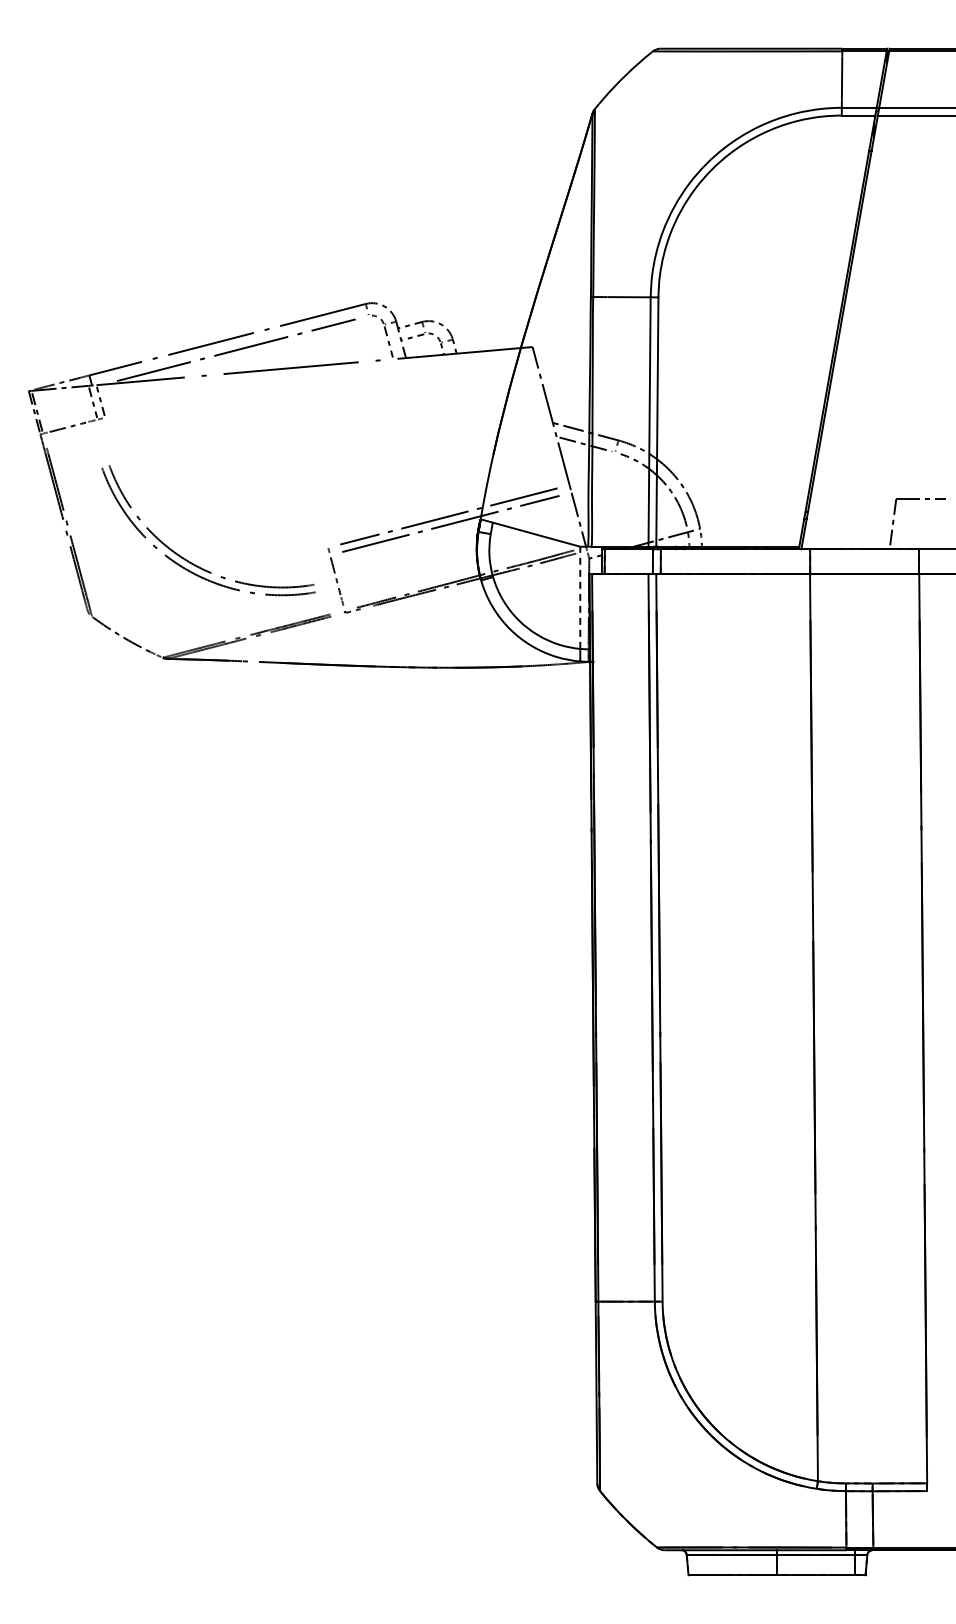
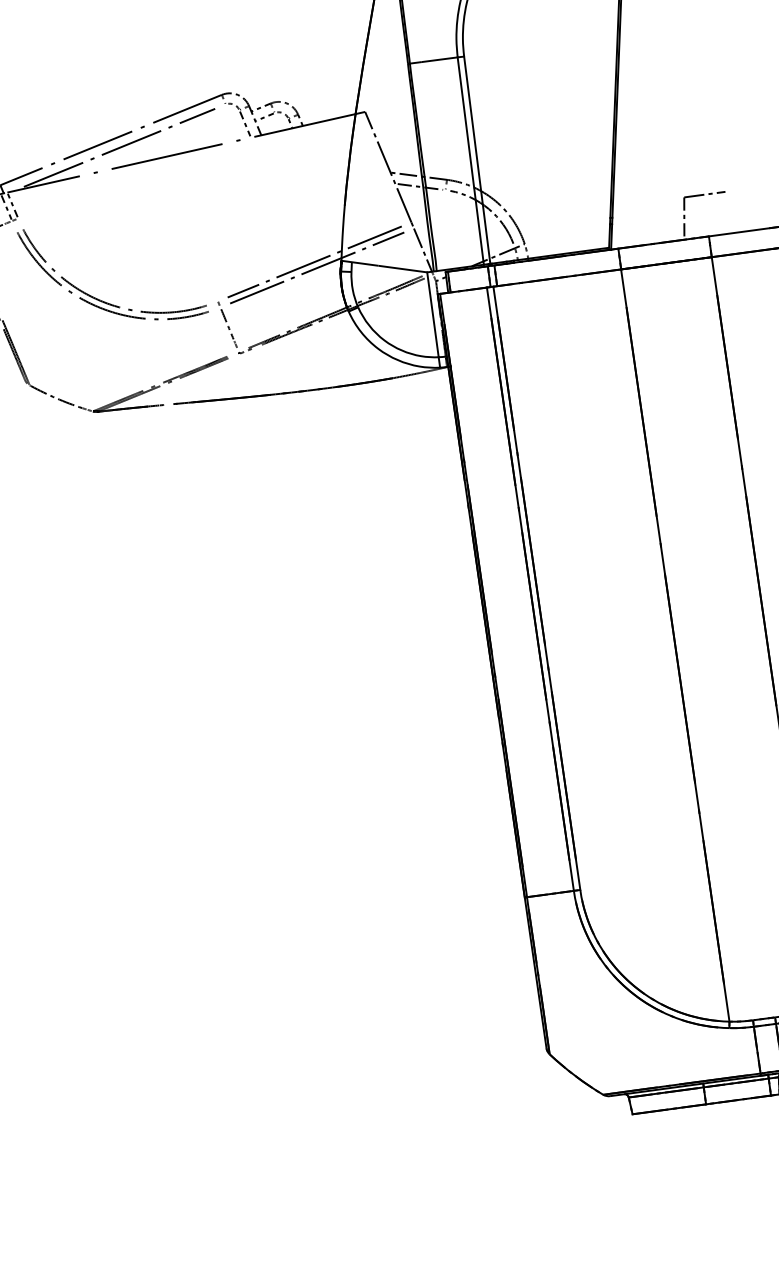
part: (192, 562) -> (103, 300), moved
line: (580, 597) -> (433, 314), dashed -> solid

